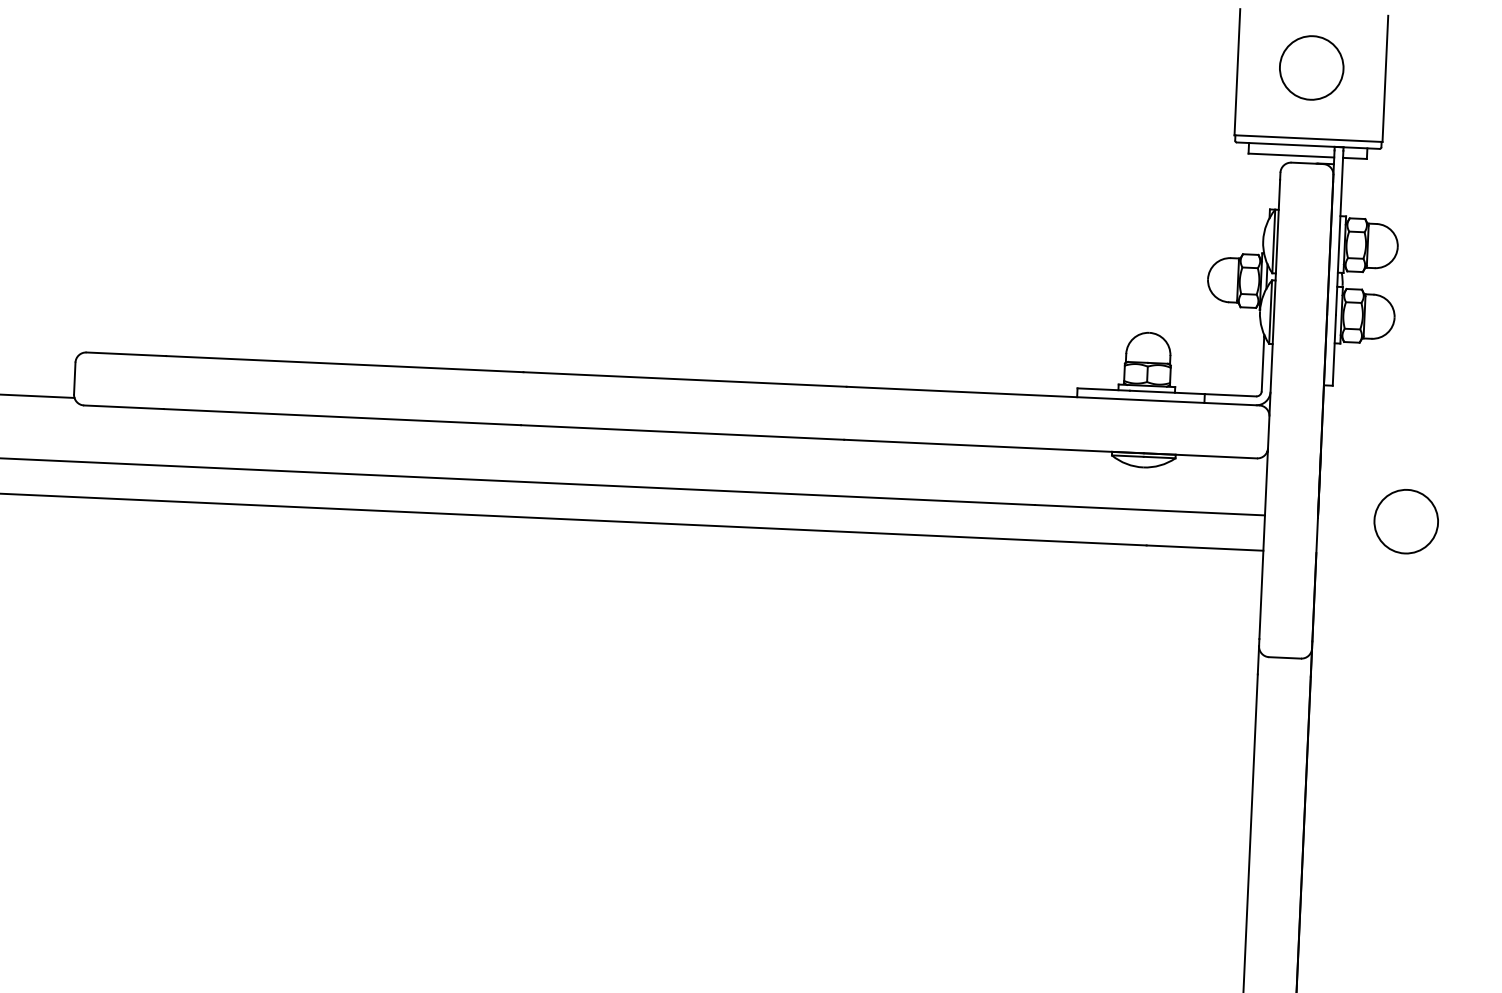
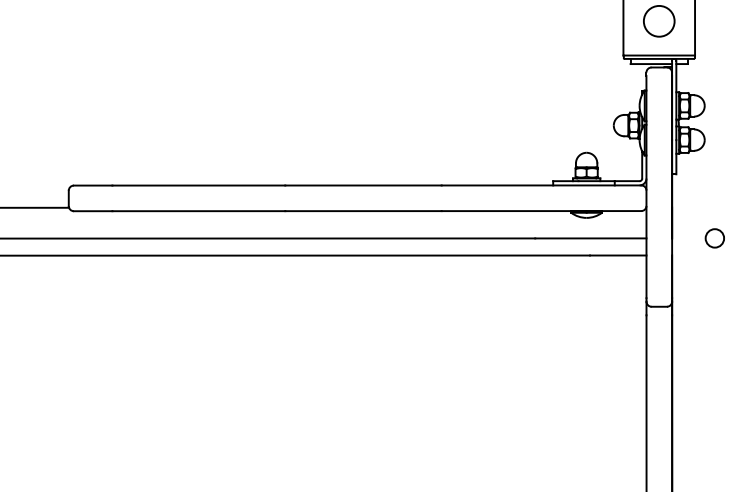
circle: (1405, 521) -> (714, 238), size x0.6

